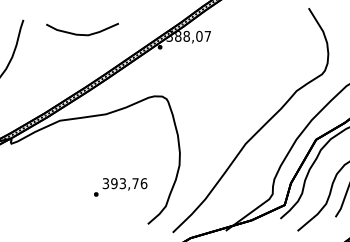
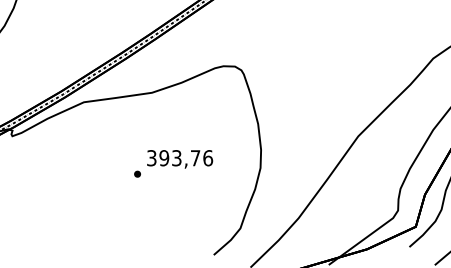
text: (120, 187) -> (173, 163), moved

